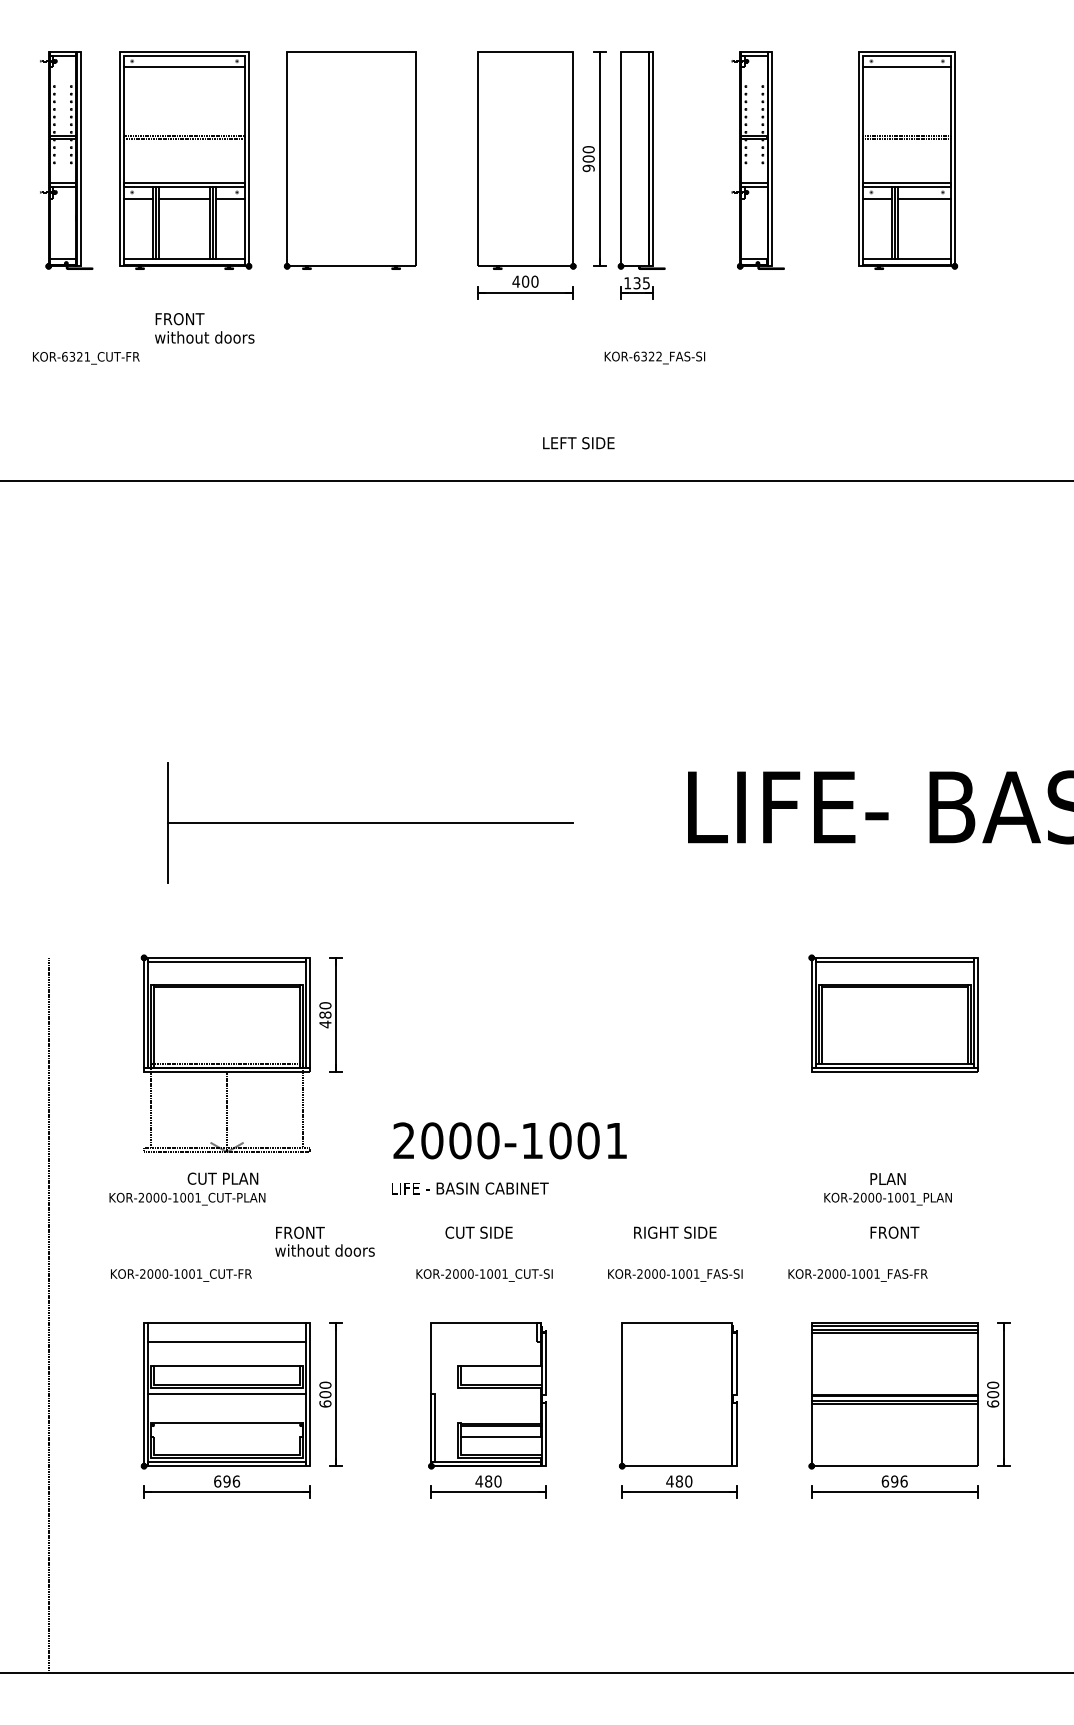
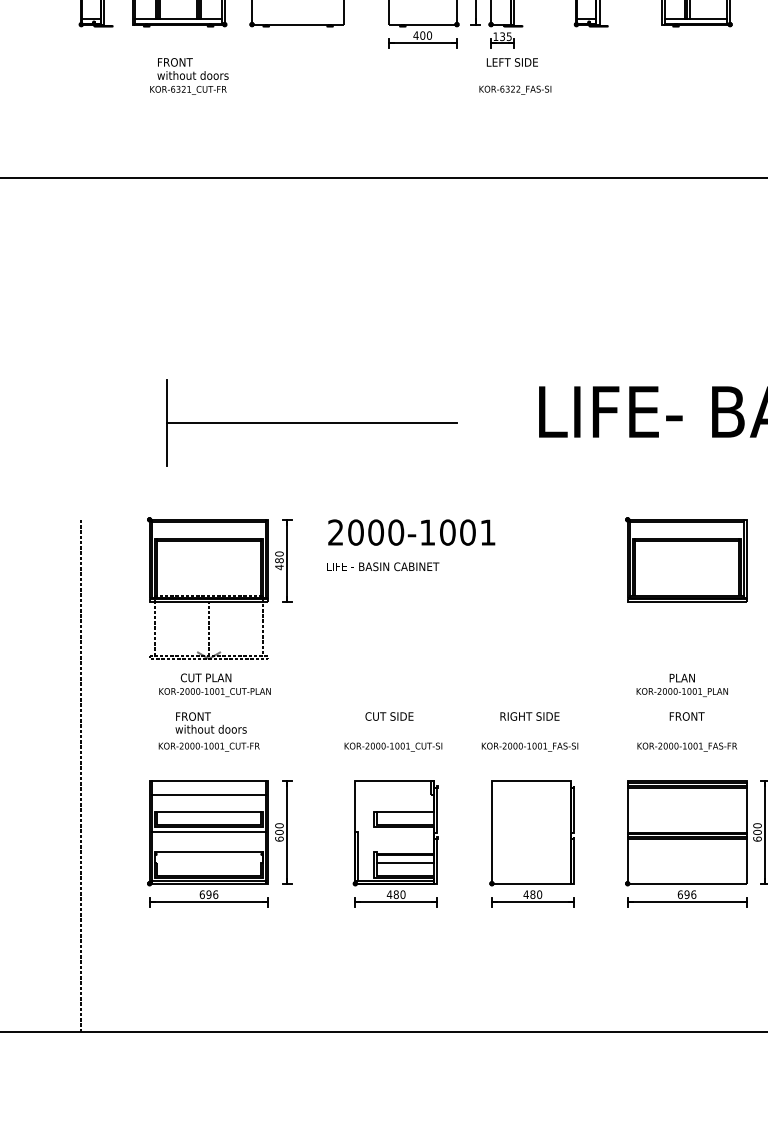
text: (86, 358) -> (188, 90), moved
text: (578, 443) -> (512, 62), moved
text: (509, 1158) -> (411, 545), moved
text: (187, 1198) -> (215, 692), moved
text: (324, 1241) -> (210, 722), moved
text: (181, 1275) -> (209, 747), moved
text: (857, 1275) -> (686, 747), moved

